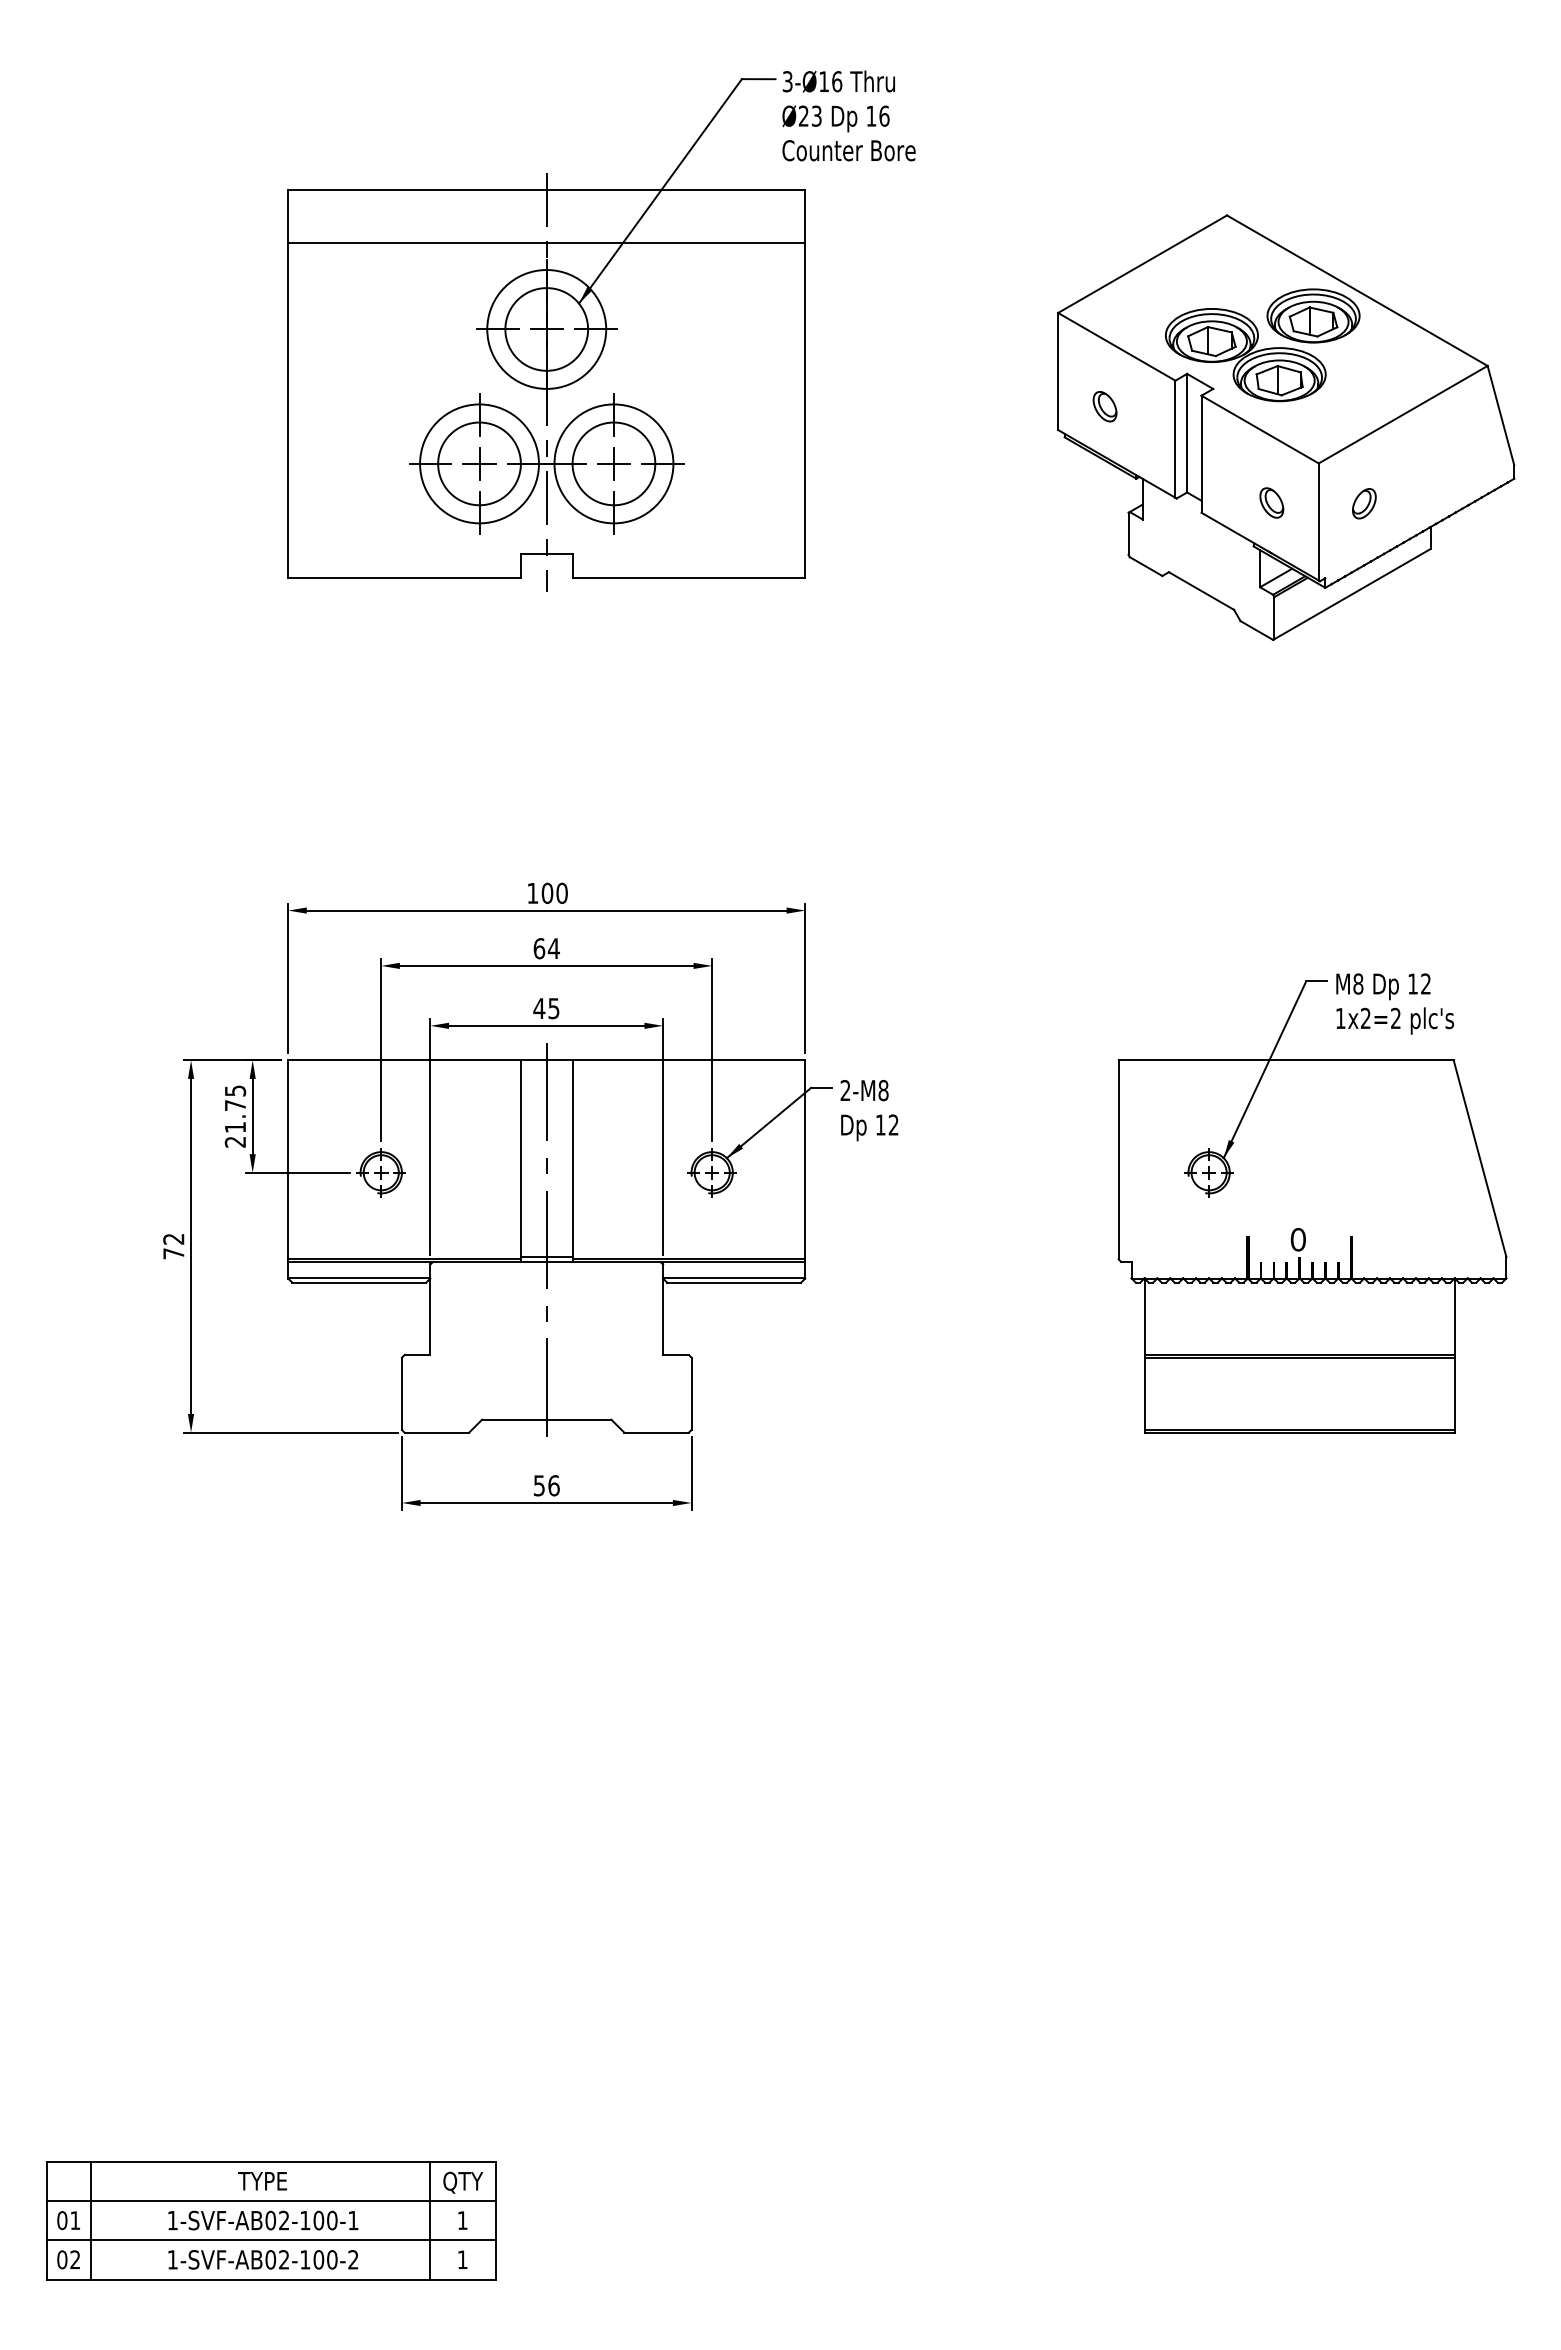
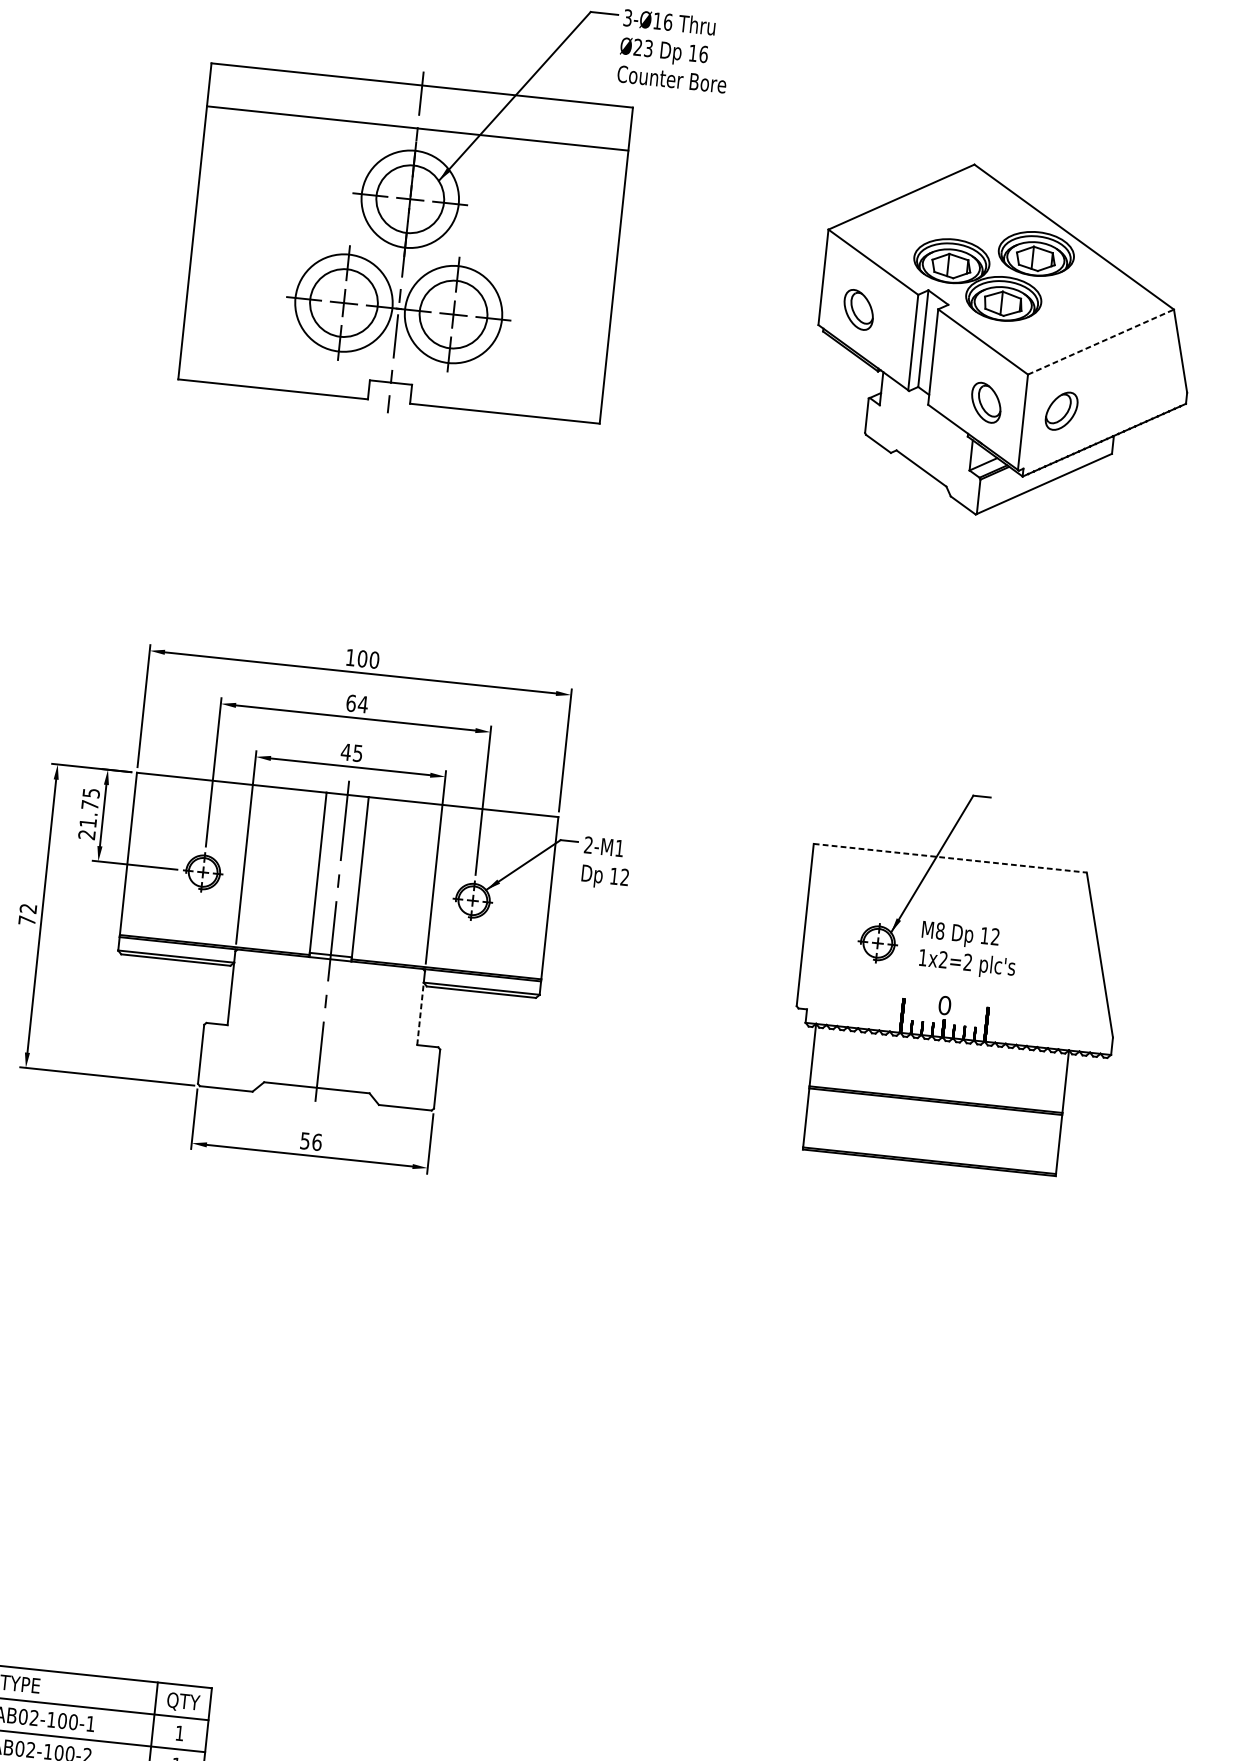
part: (1104, 406) -> (858, 309), size x1.6
line: (1403, 414) -> (1101, 341), solid -> dashed
part: (1271, 502) -> (986, 402), size x1.6
part: (1364, 503) -> (1061, 411), size x1.6
text: (1394, 1003) -> (968, 950), moved
line: (1286, 1060) -> (950, 858), solid -> dashed
text: (883, 1090) -> (619, 848), 2-M8 -> 2-M1
line: (663, 1316) -> (420, 1013), solid -> dashed

